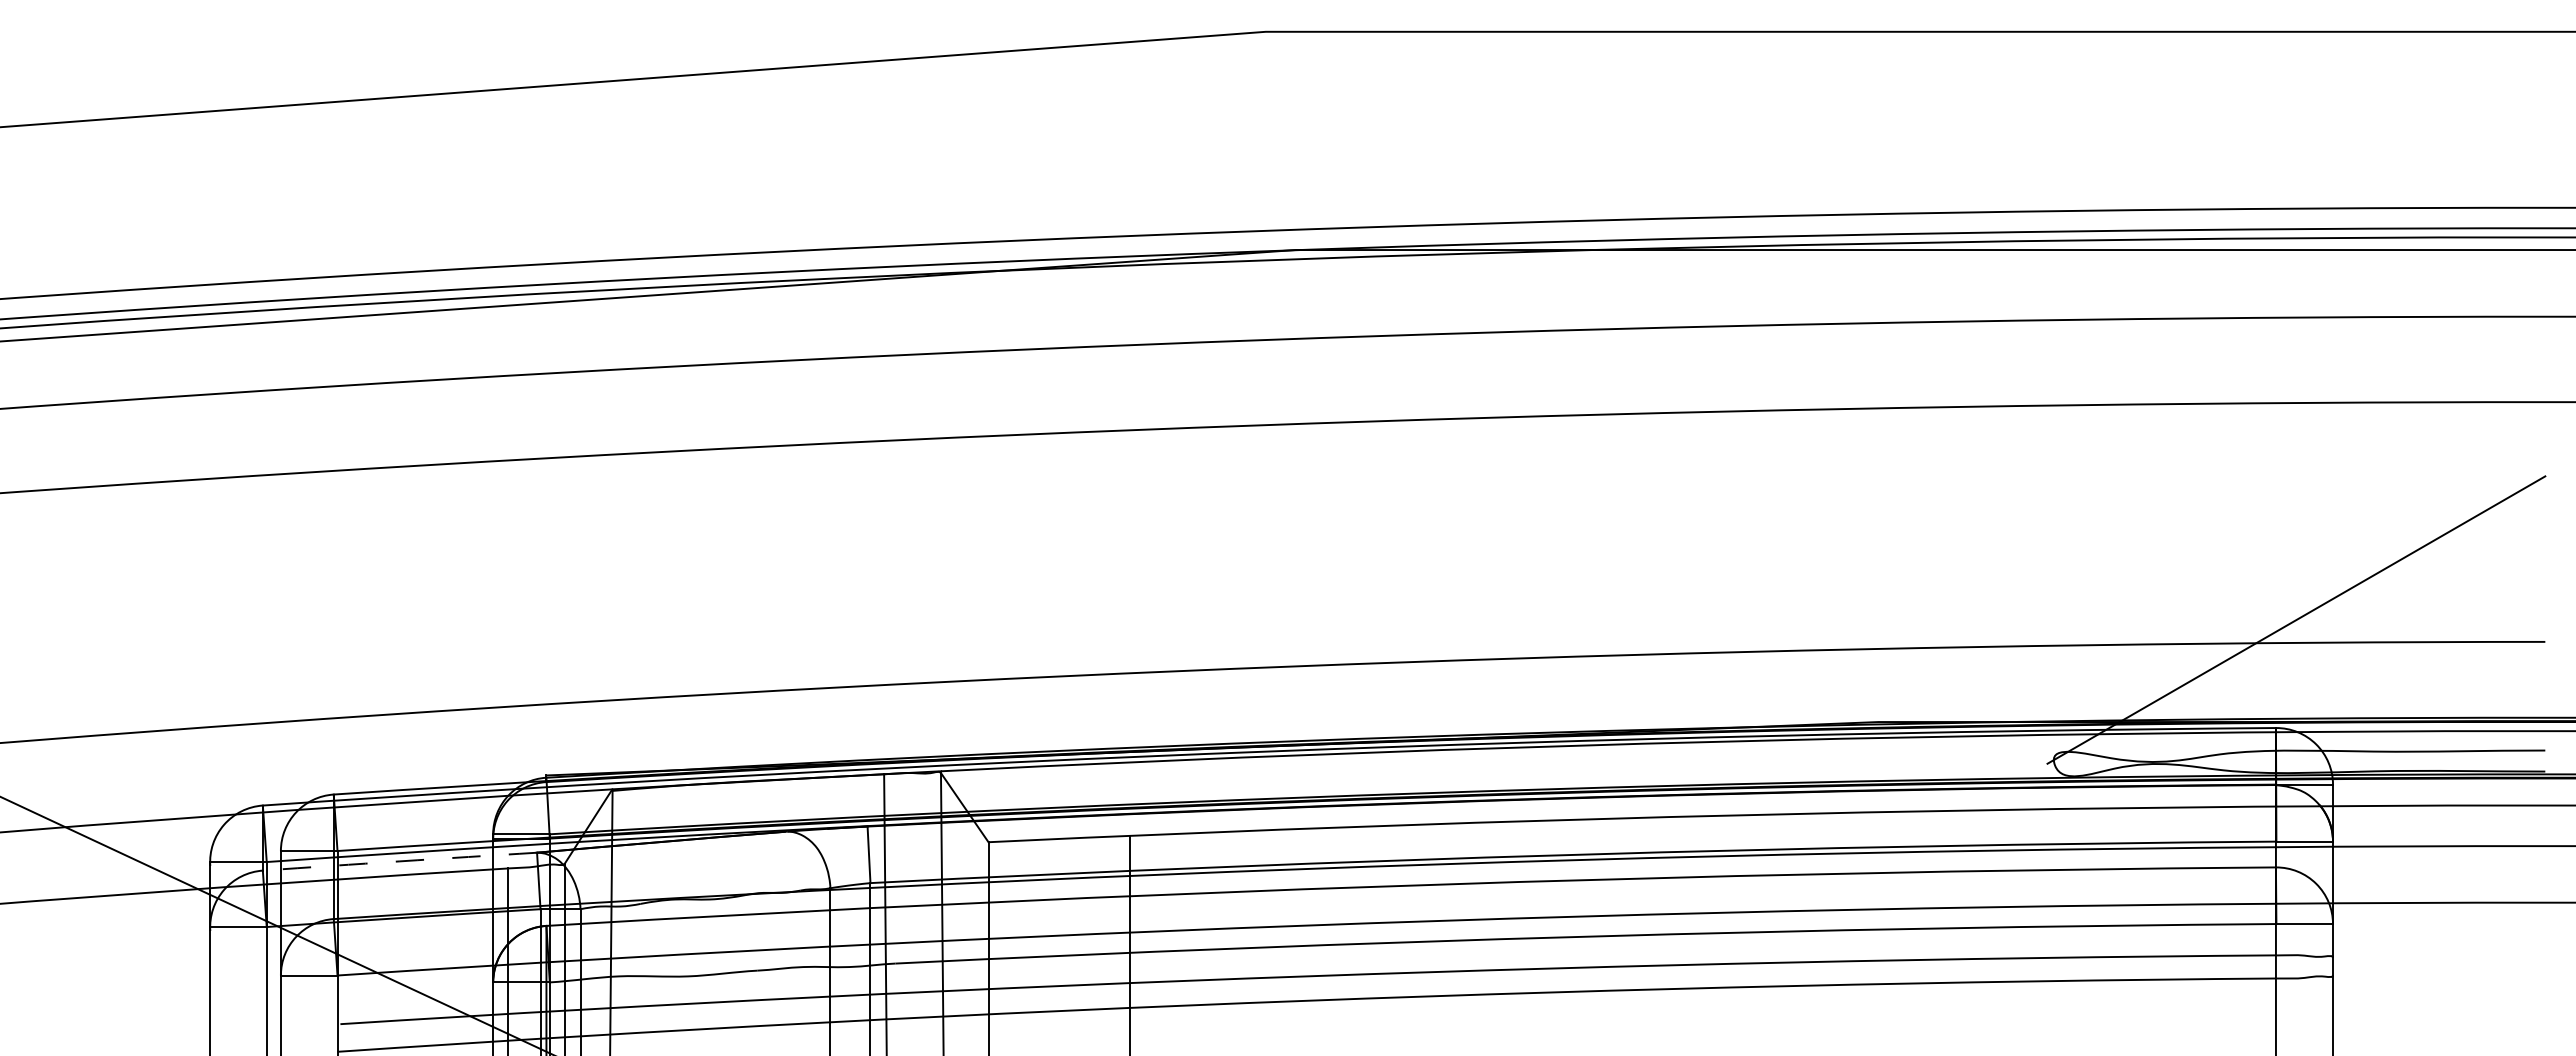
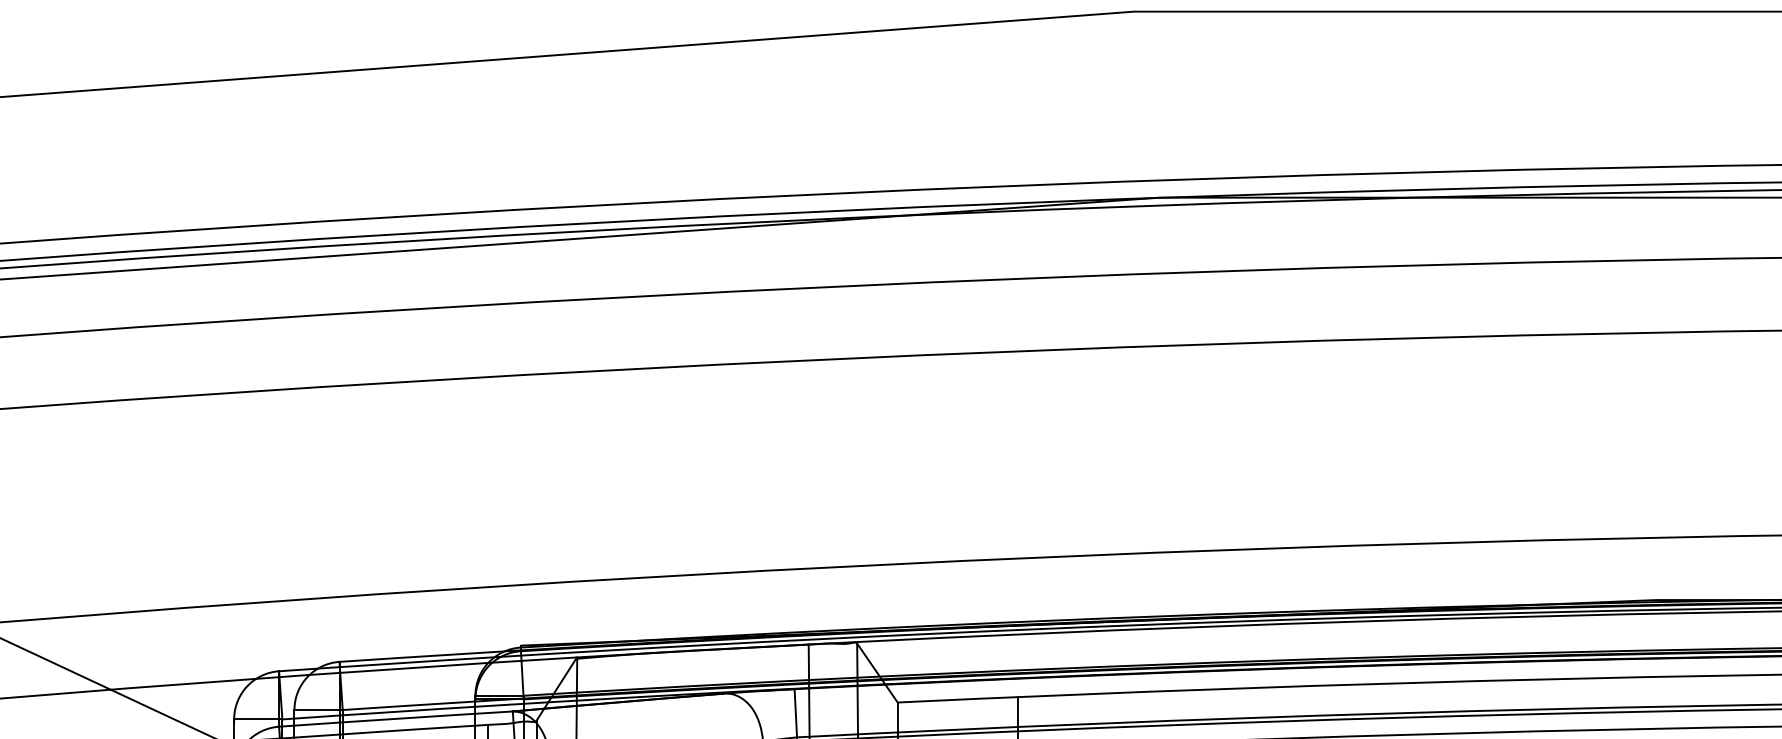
arc: (399, 861) -> (395, 718), dashed -> solid

